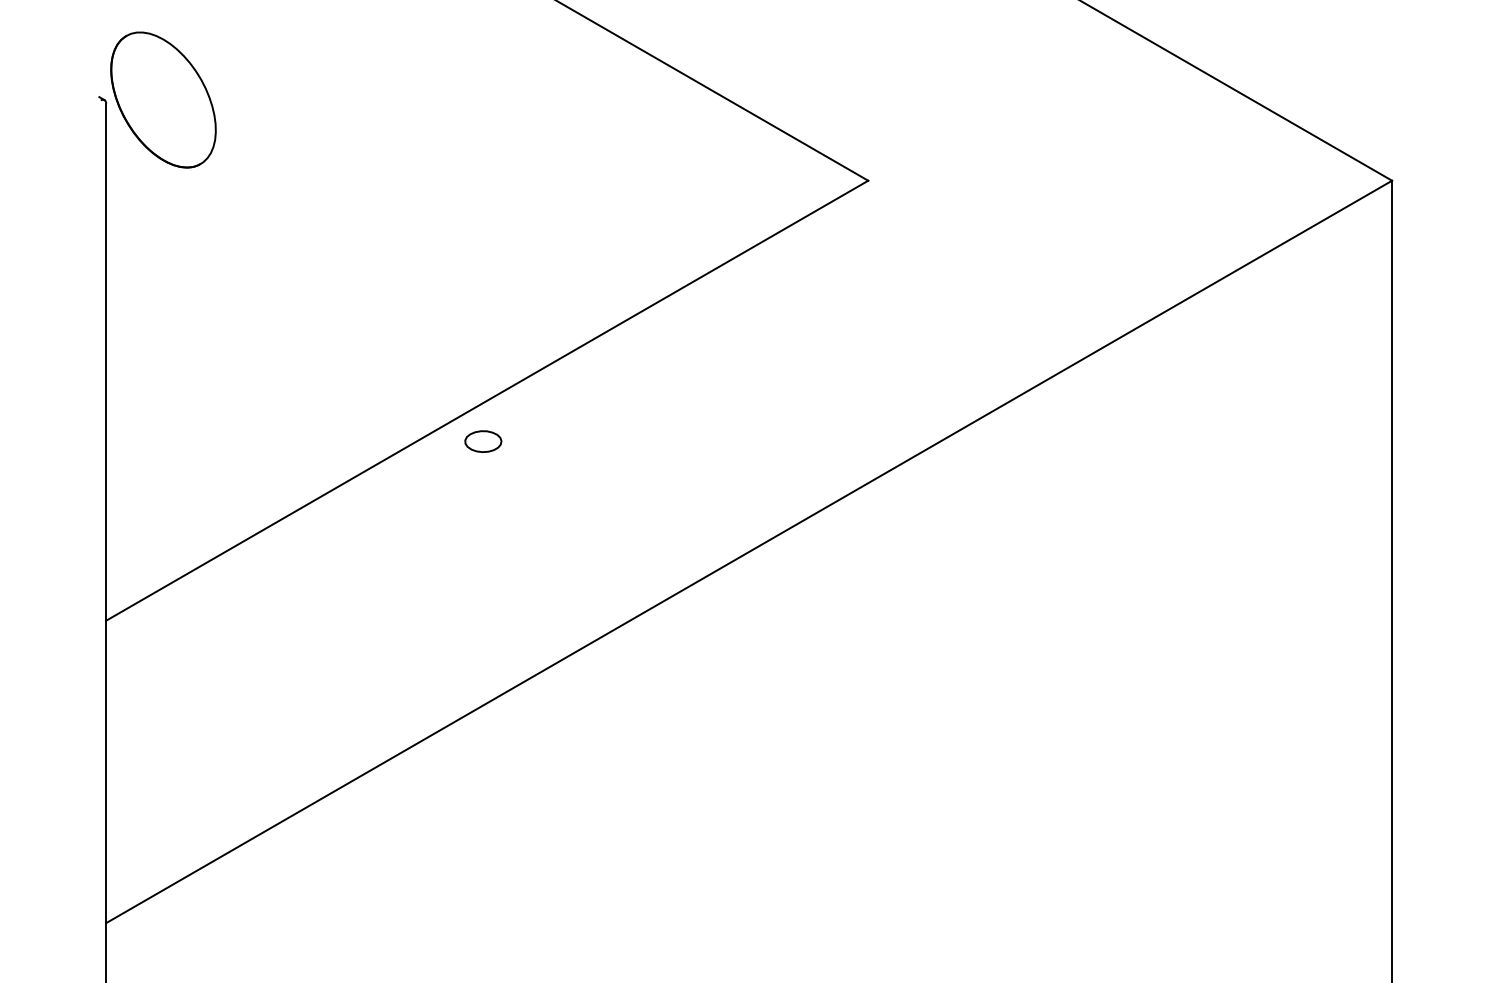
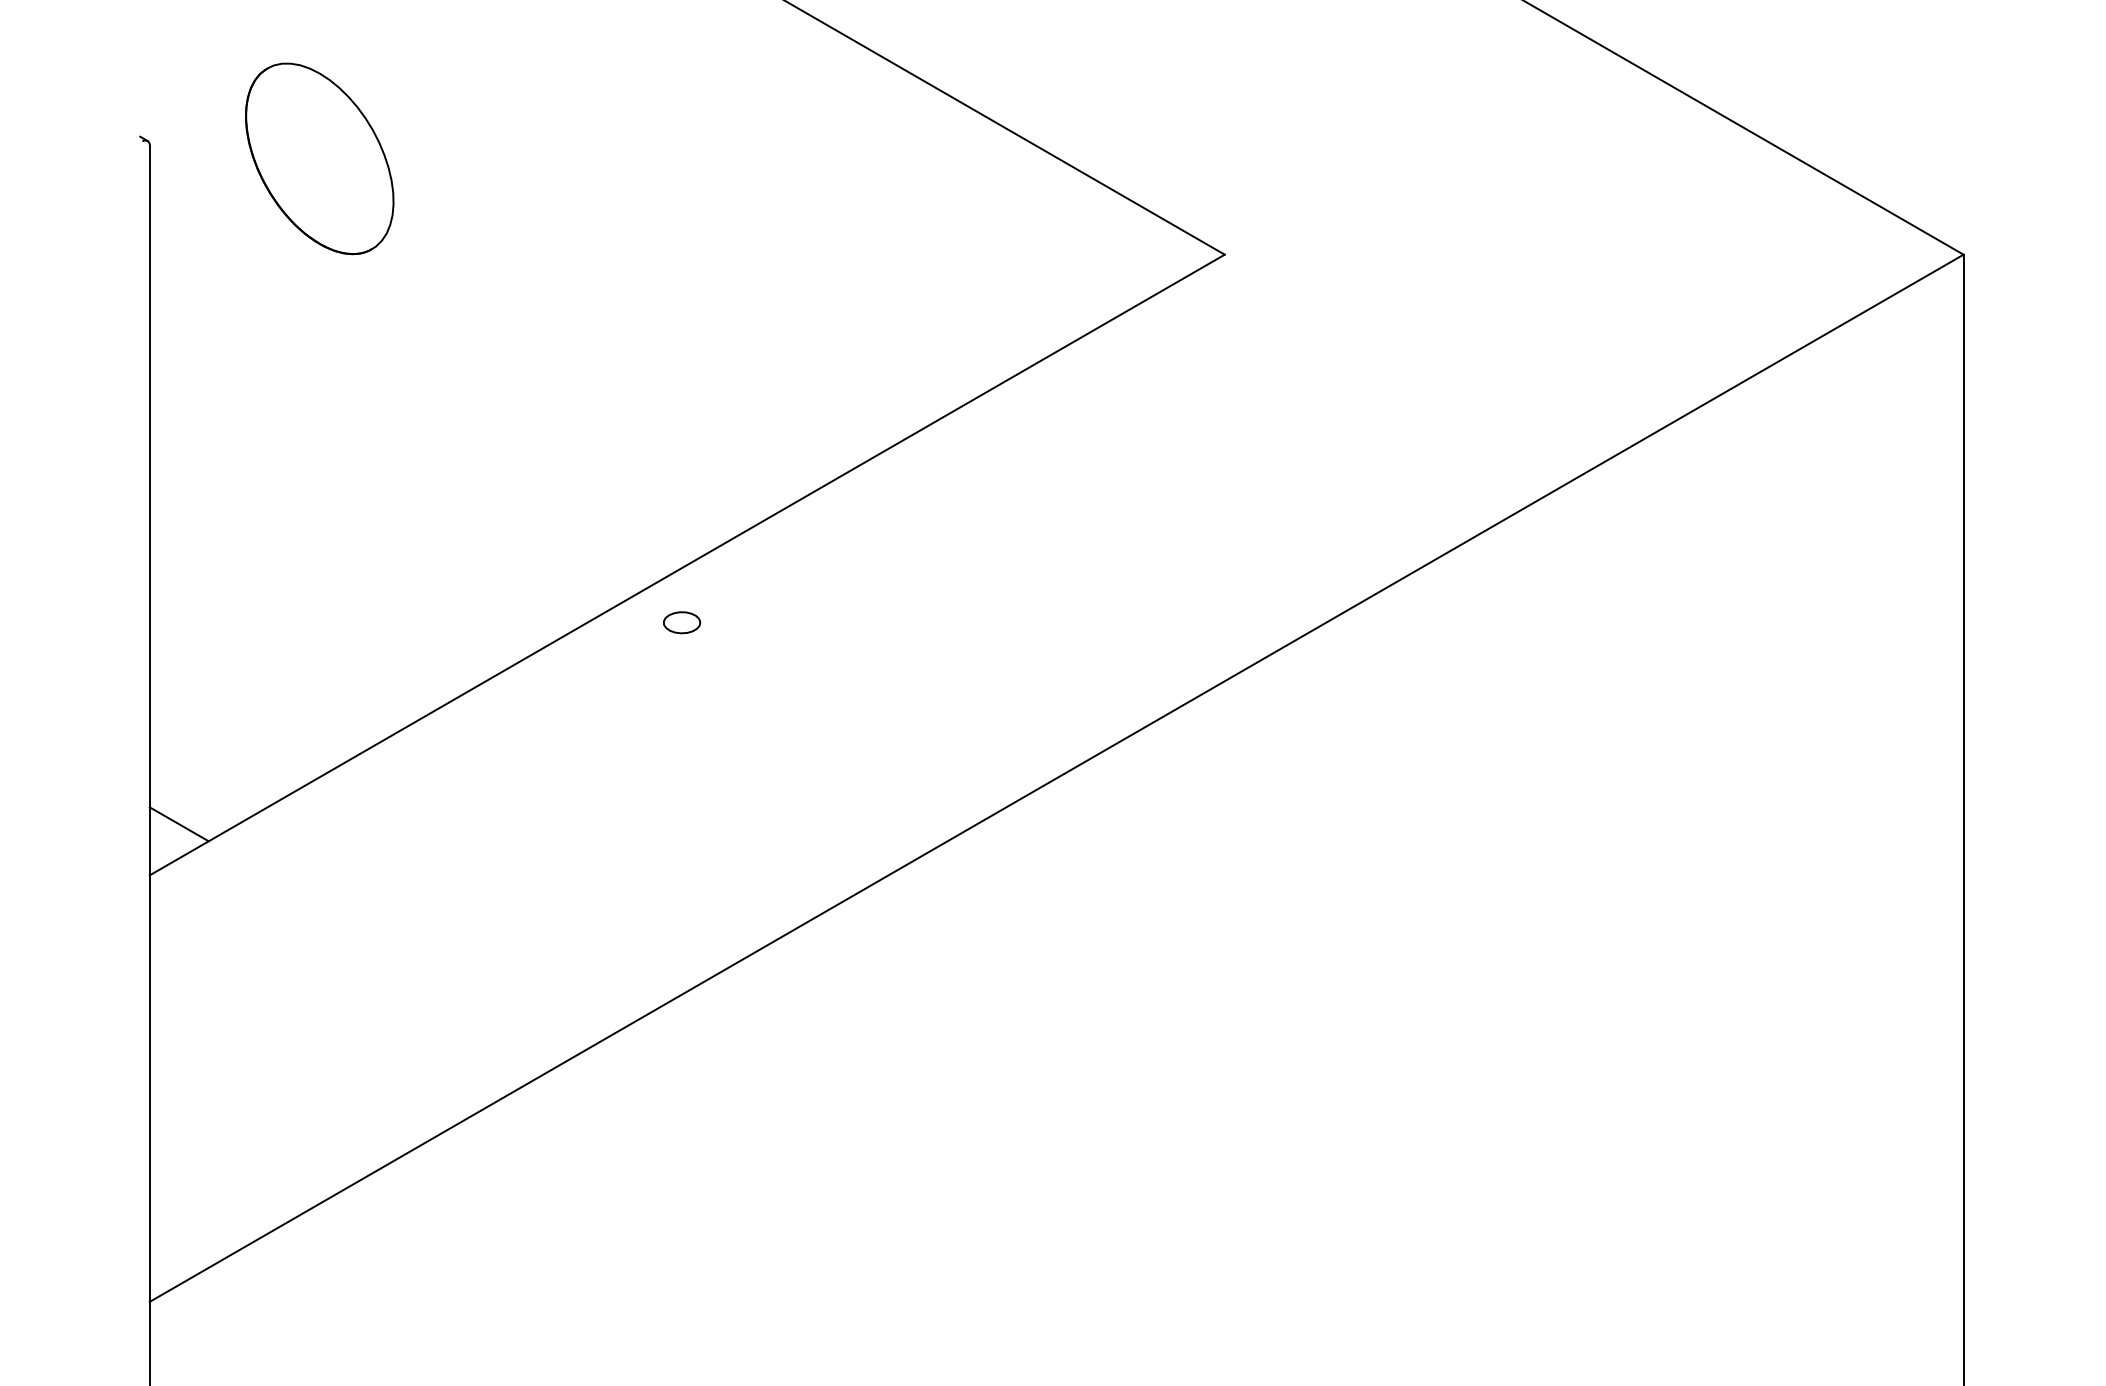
part: (163, 99) -> (319, 158), moved
part: (483, 441) -> (682, 622), size x0.71
line: (126, 584) -> (178, 824), added

